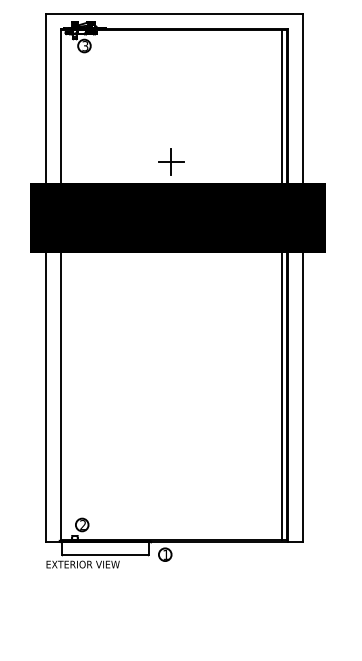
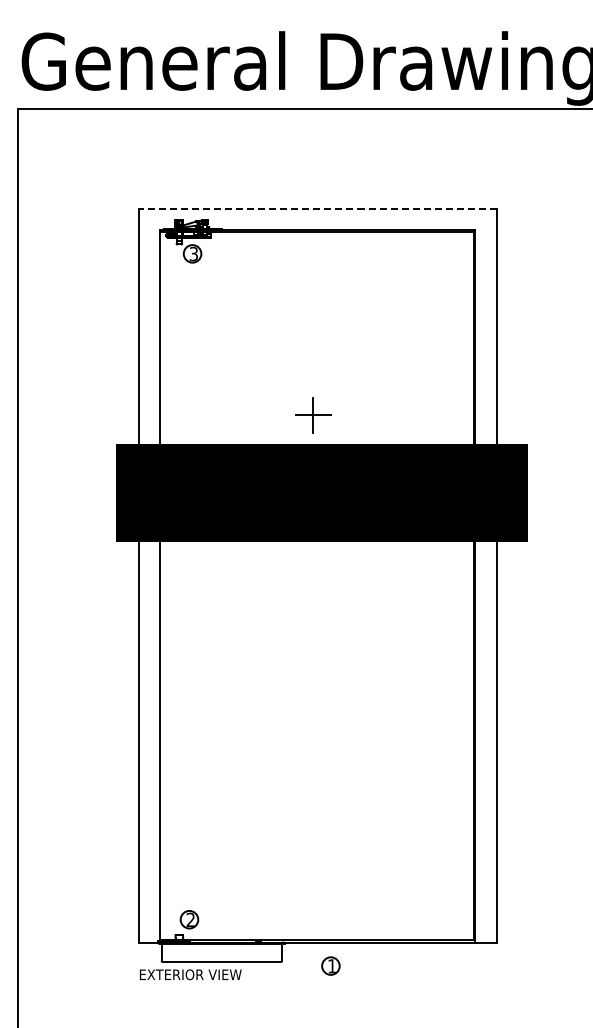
line: (174, 14) -> (317, 209), solid -> dashed
line: (281, 284) -> (466, 585), removed
part: (164, 554) -> (330, 965), moved

